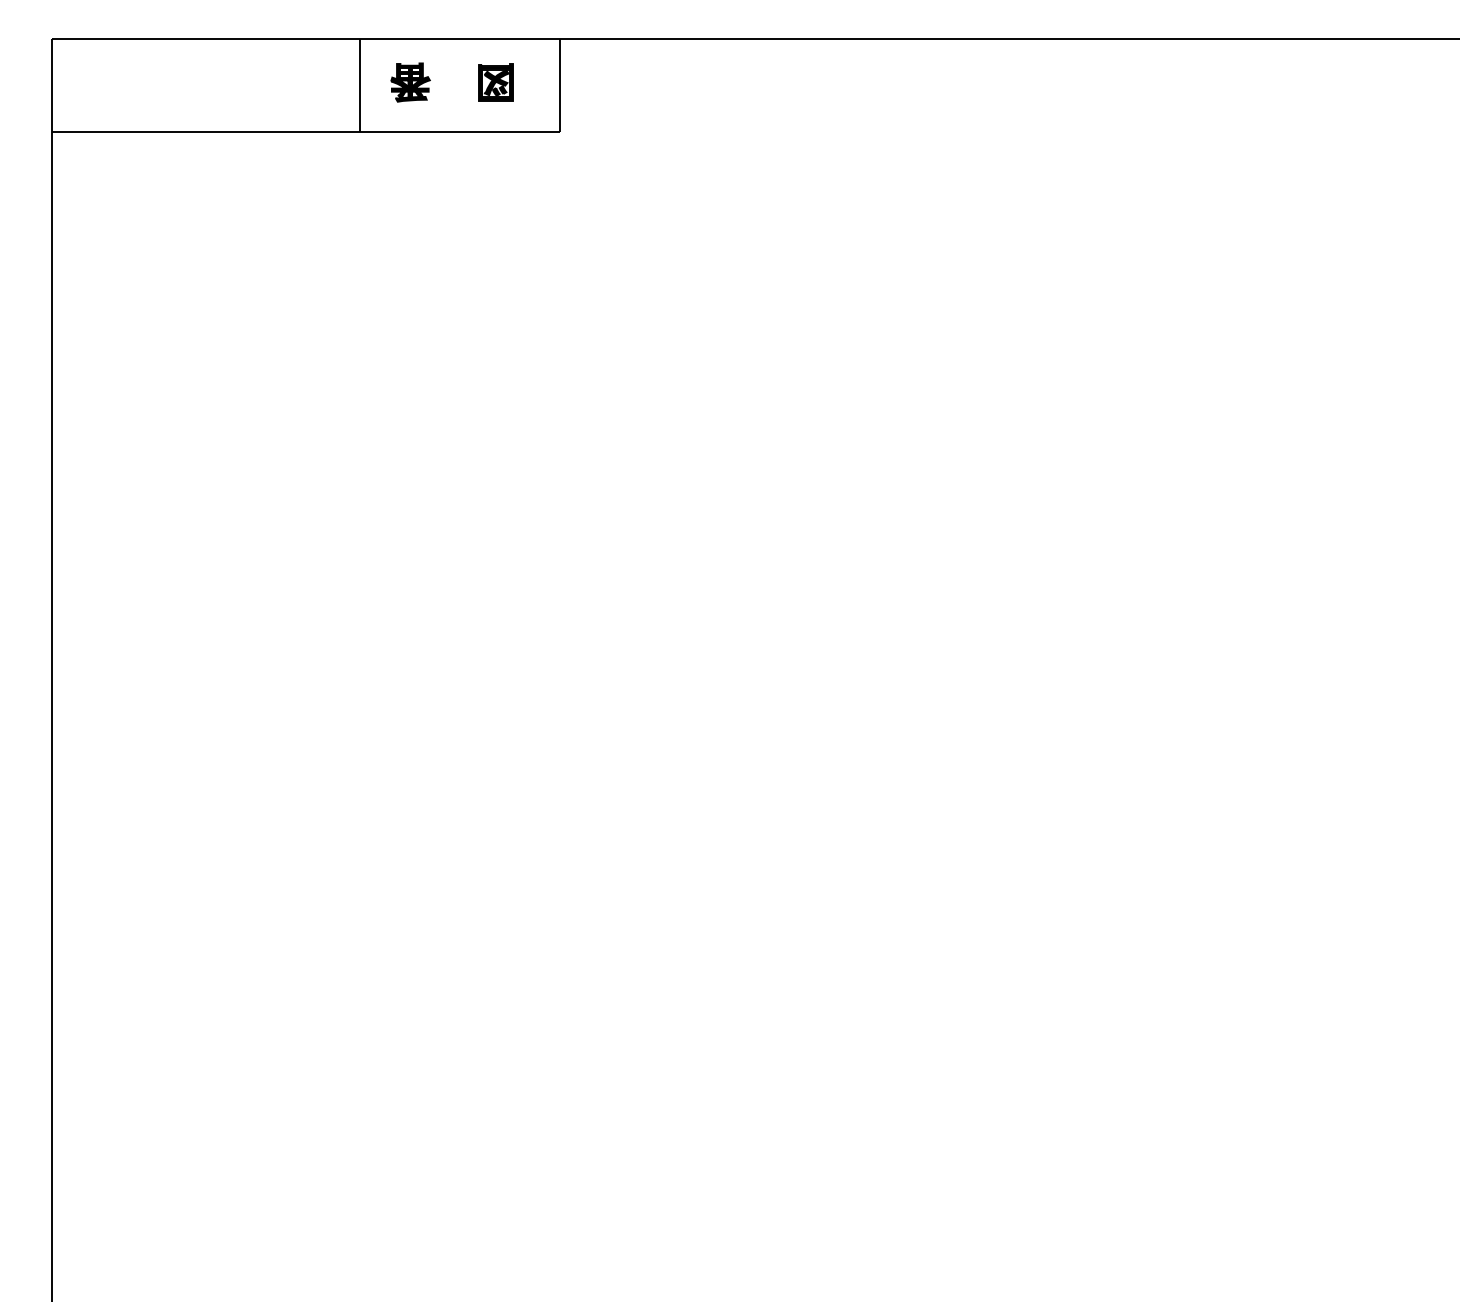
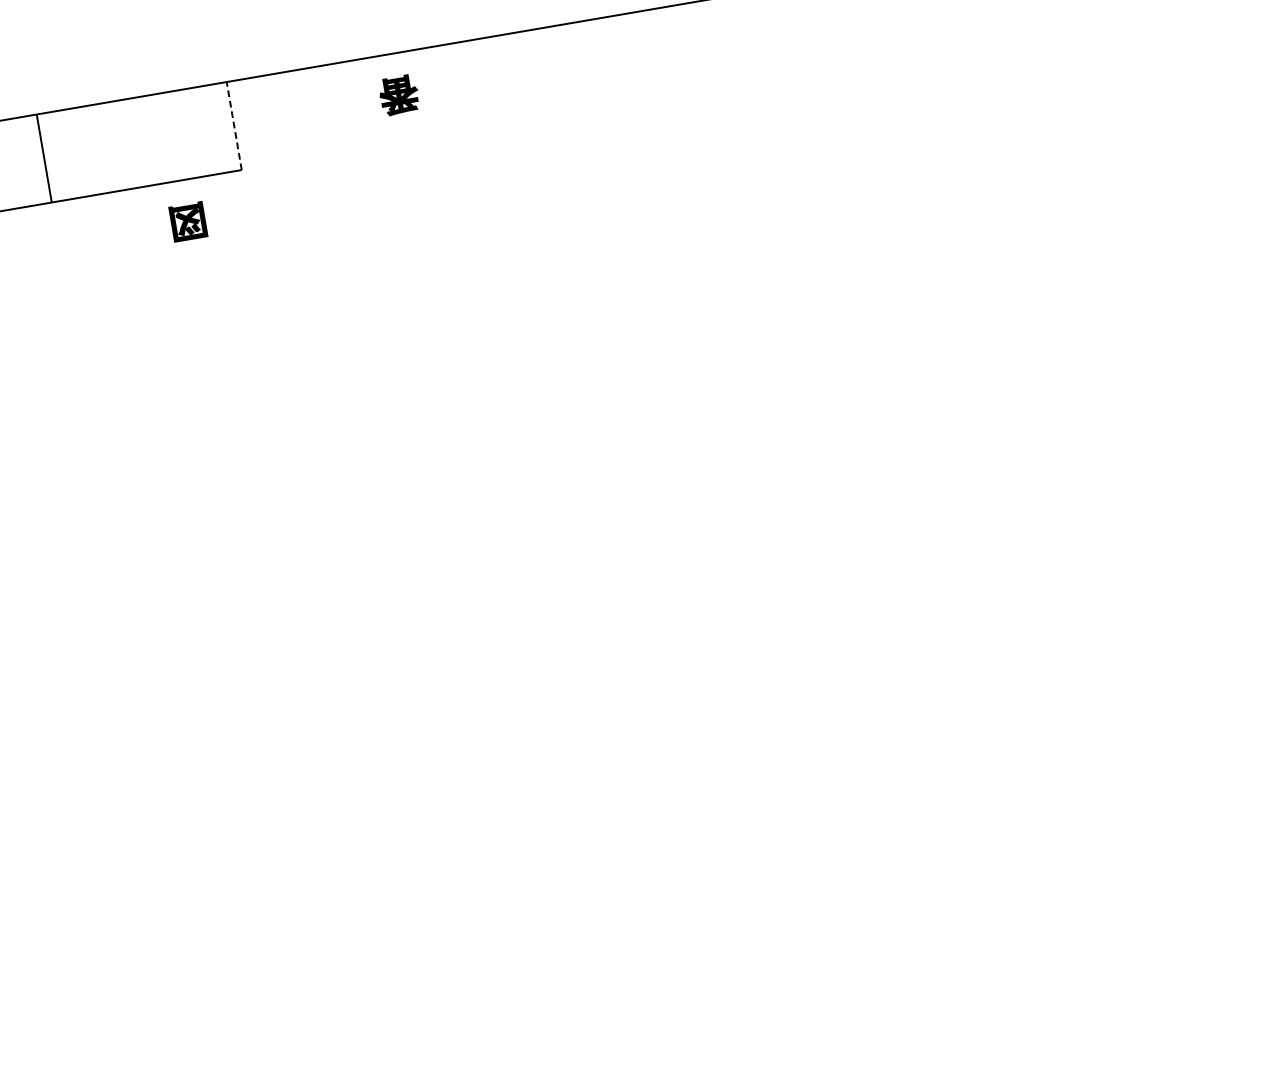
part: (410, 82) -> (399, 95), moved
part: (495, 82) -> (187, 221), moved
line: (560, 84) -> (234, 125), solid -> dashed

